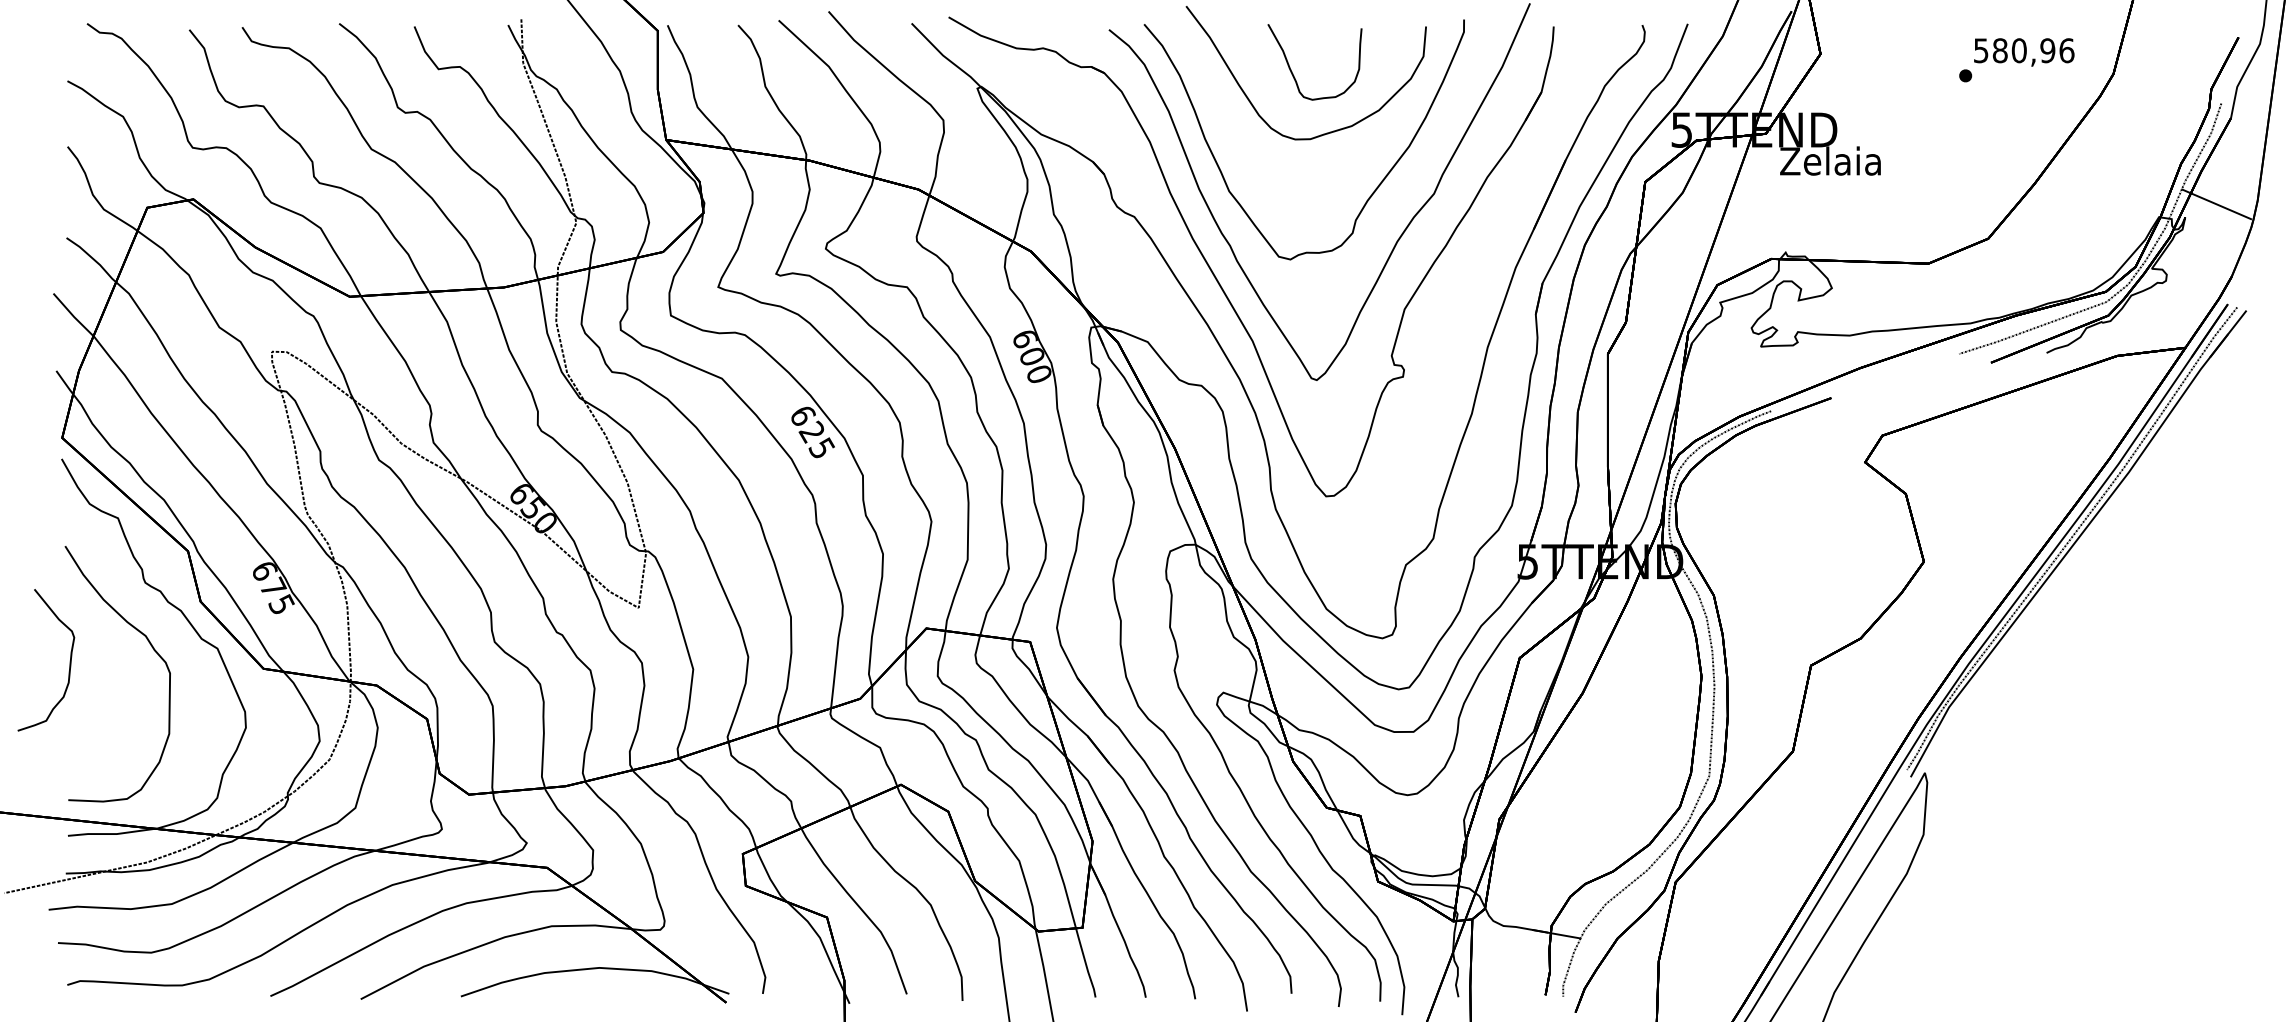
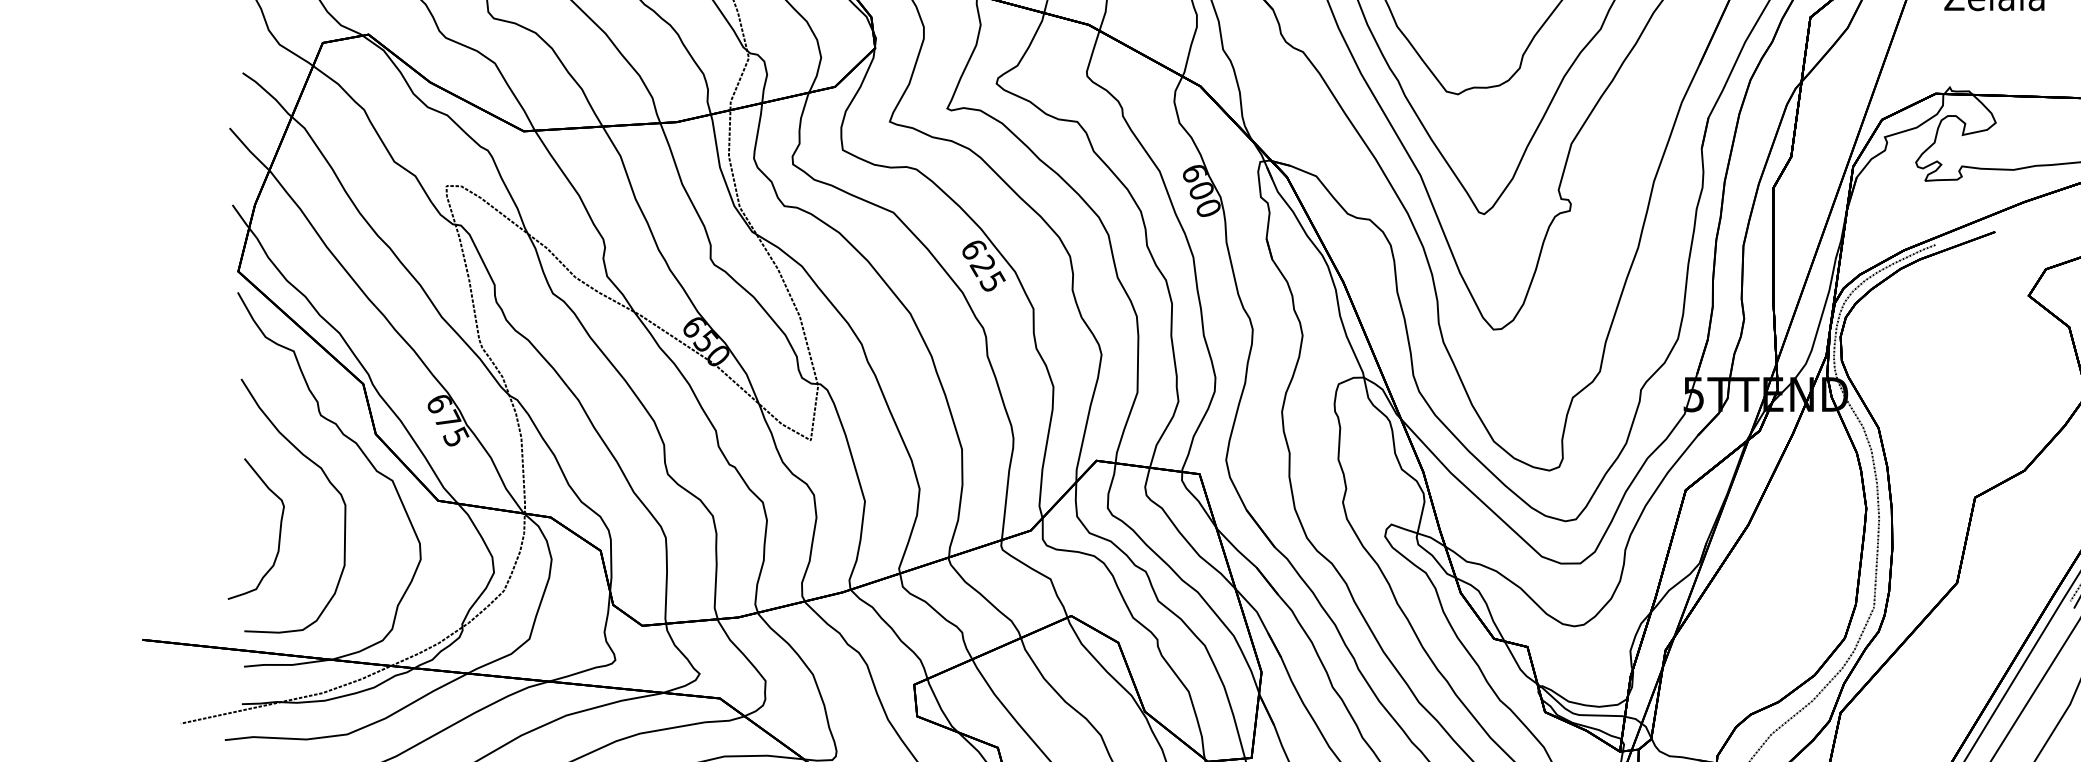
part: (69, 661) -> (279, 530), moved

